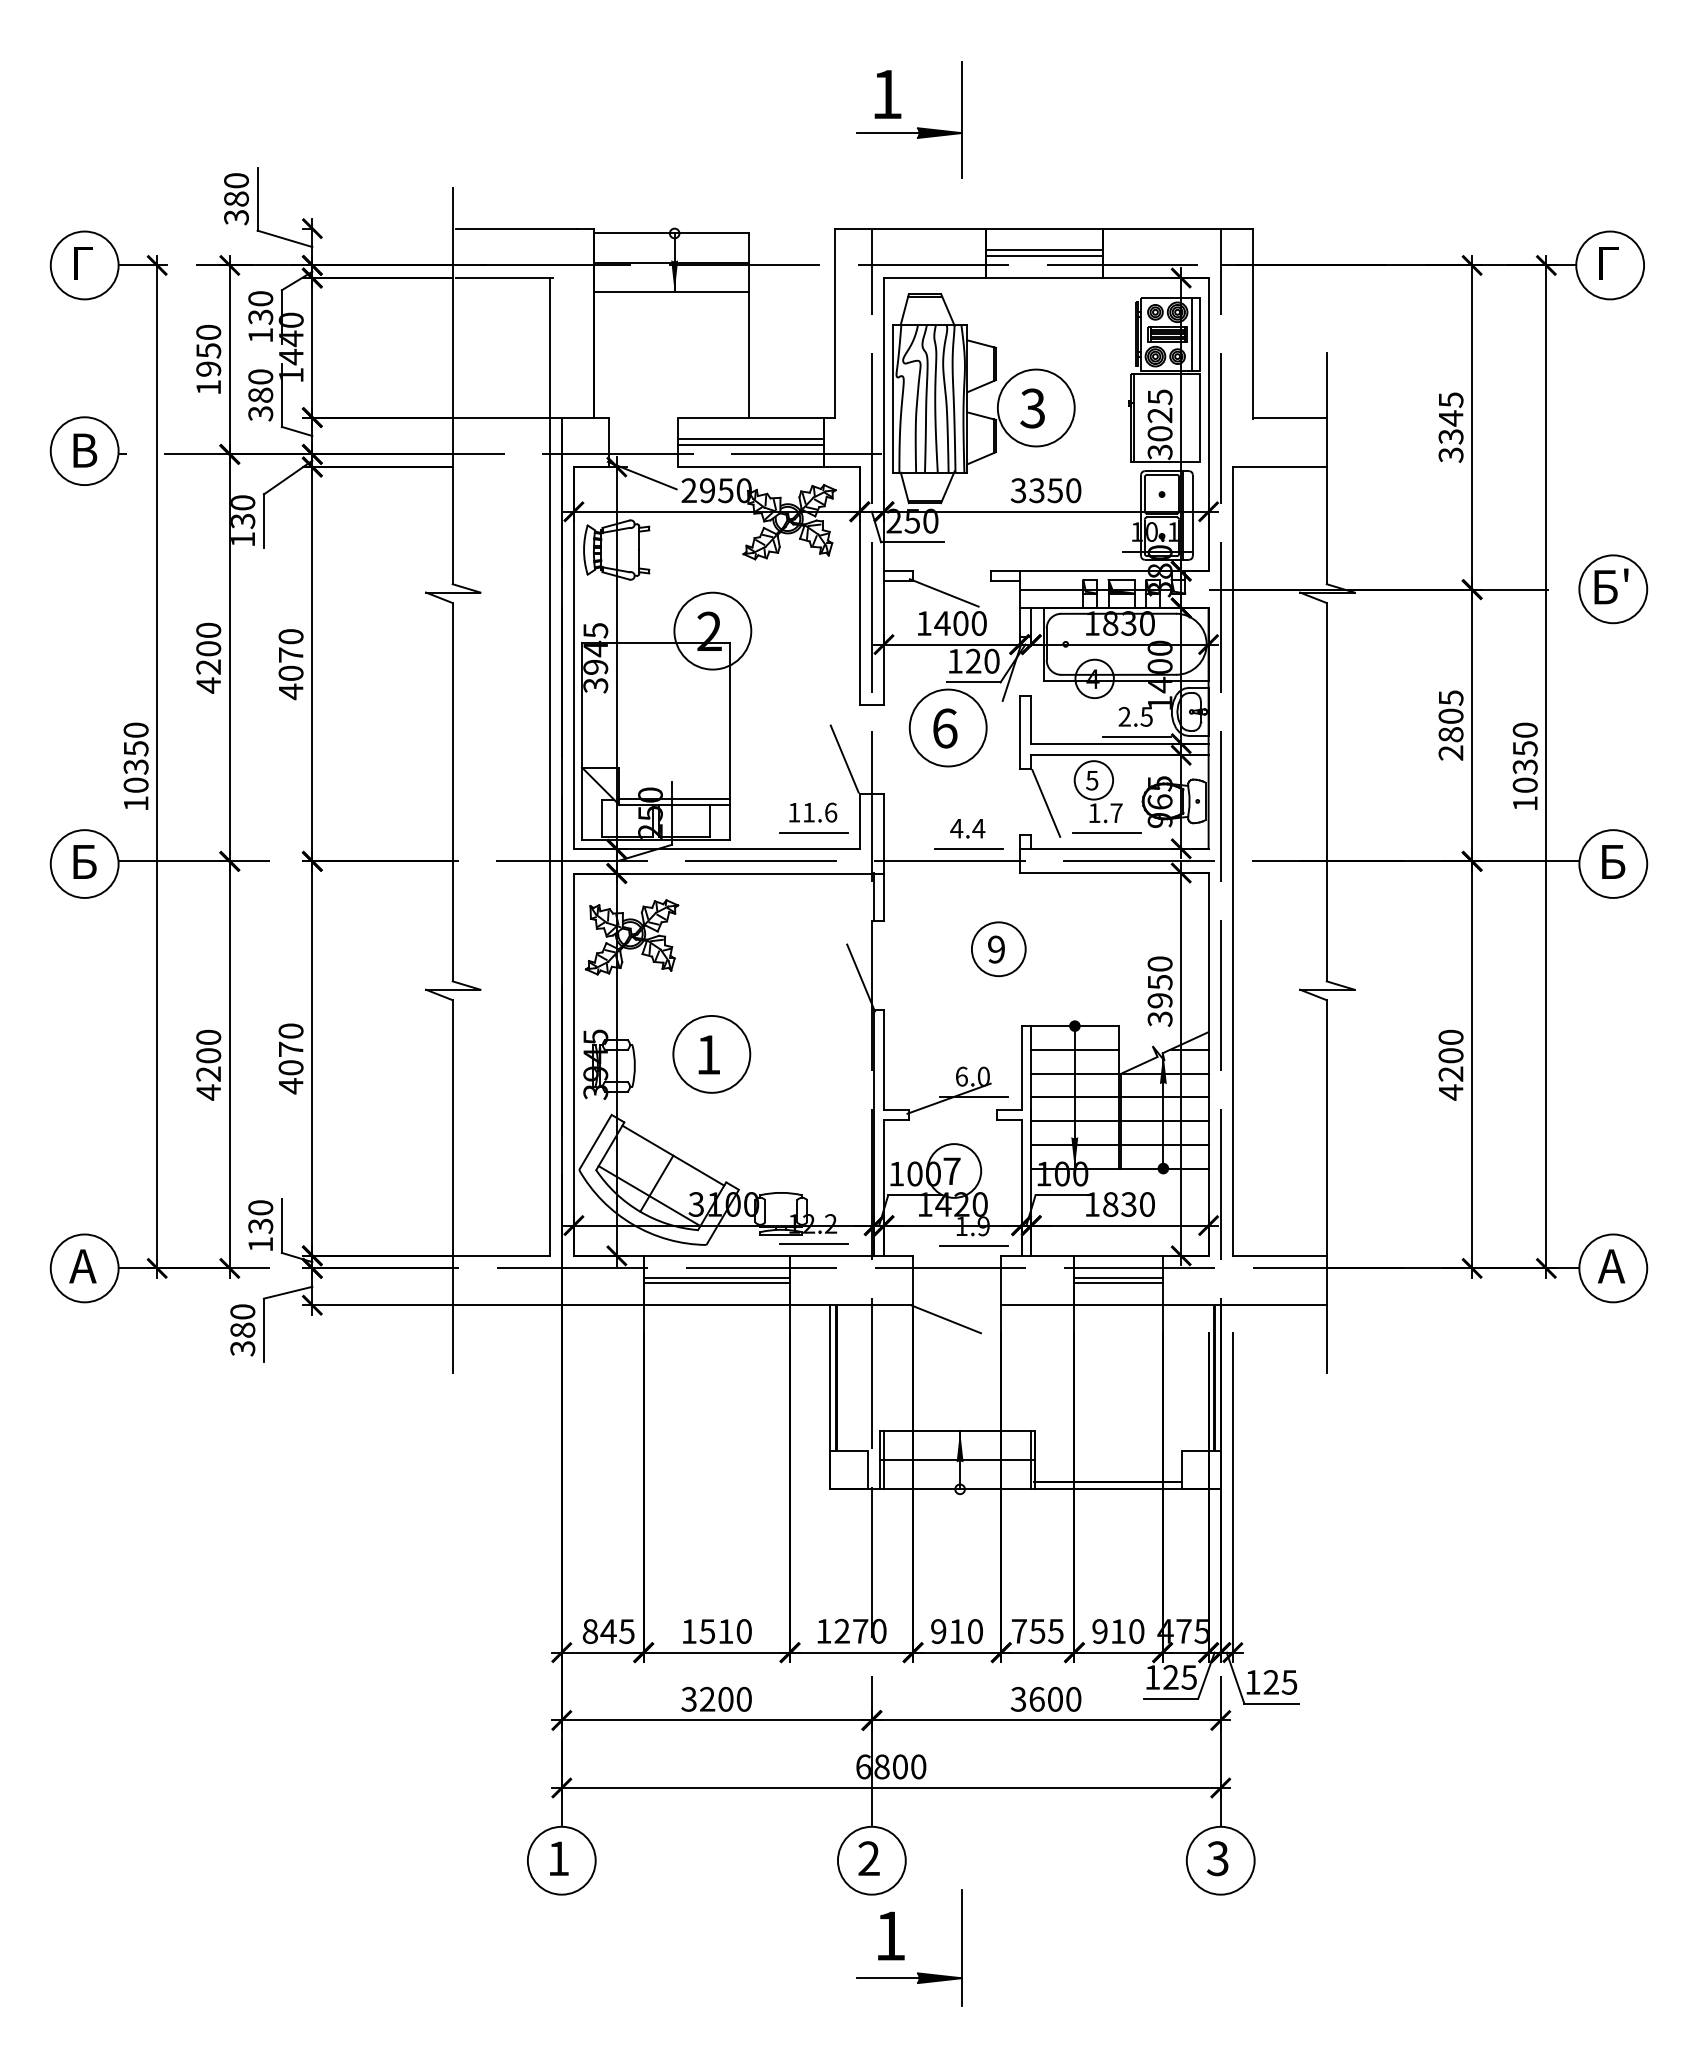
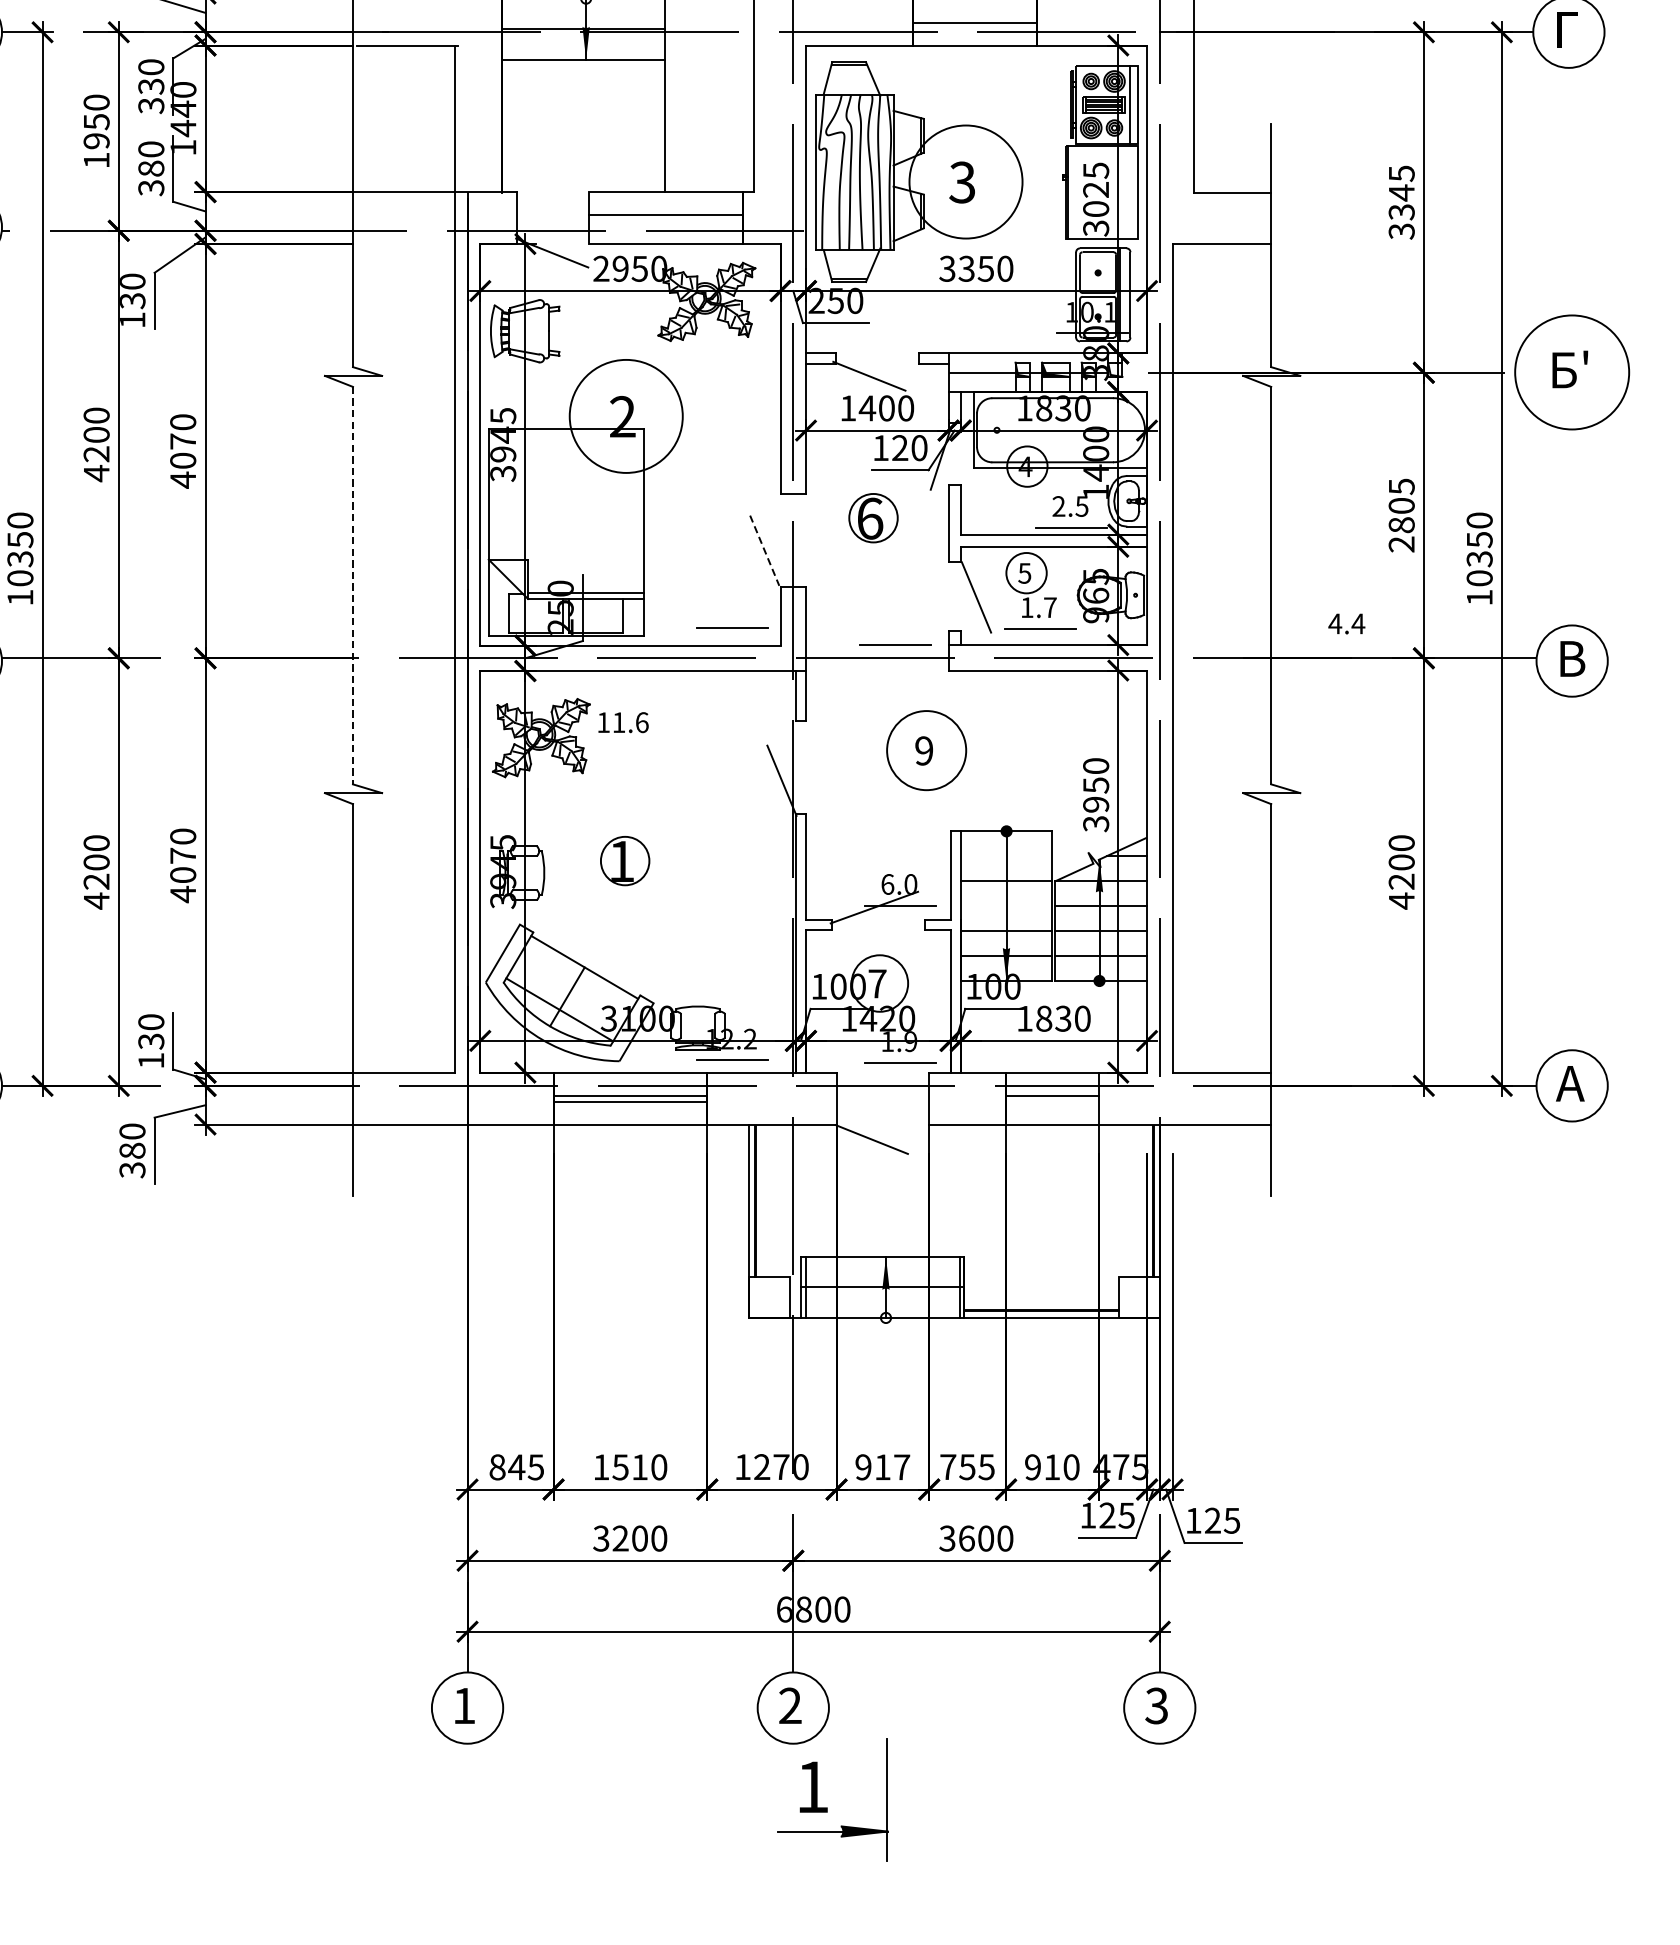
line: (1044, 250) -> (974, 16), removed
text: (260, 335) -> (151, 105), 130 -> 330
circle: (1035, 407) -> (965, 181), size x1.4
line: (750, 445) -> (665, 221), removed
circle: (1613, 589) -> (1572, 372), size x1.6
circle: (712, 630) -> (625, 415), size x1.4
circle: (947, 727) -> (872, 517), size x0.6
line: (844, 759) -> (764, 551), solid -> dashed
line: (452, 792) -> (352, 585), solid -> dashed
text: (813, 812) -> (623, 722), moved
text: (967, 828) -> (1346, 623), moved
text: (1615, 860) -> (1574, 657), Б -> В
circle: (998, 949) -> (926, 750), size x1.4
line: (1074, 1049) -> (1006, 855), removed
circle: (711, 1053) -> (624, 860), size x0.6
line: (1074, 1097) -> (1006, 906), removed
line: (1118, 1283) -> (1052, 1101), removed
text: (975, 1631) -> (902, 1467), 910 -> 917

